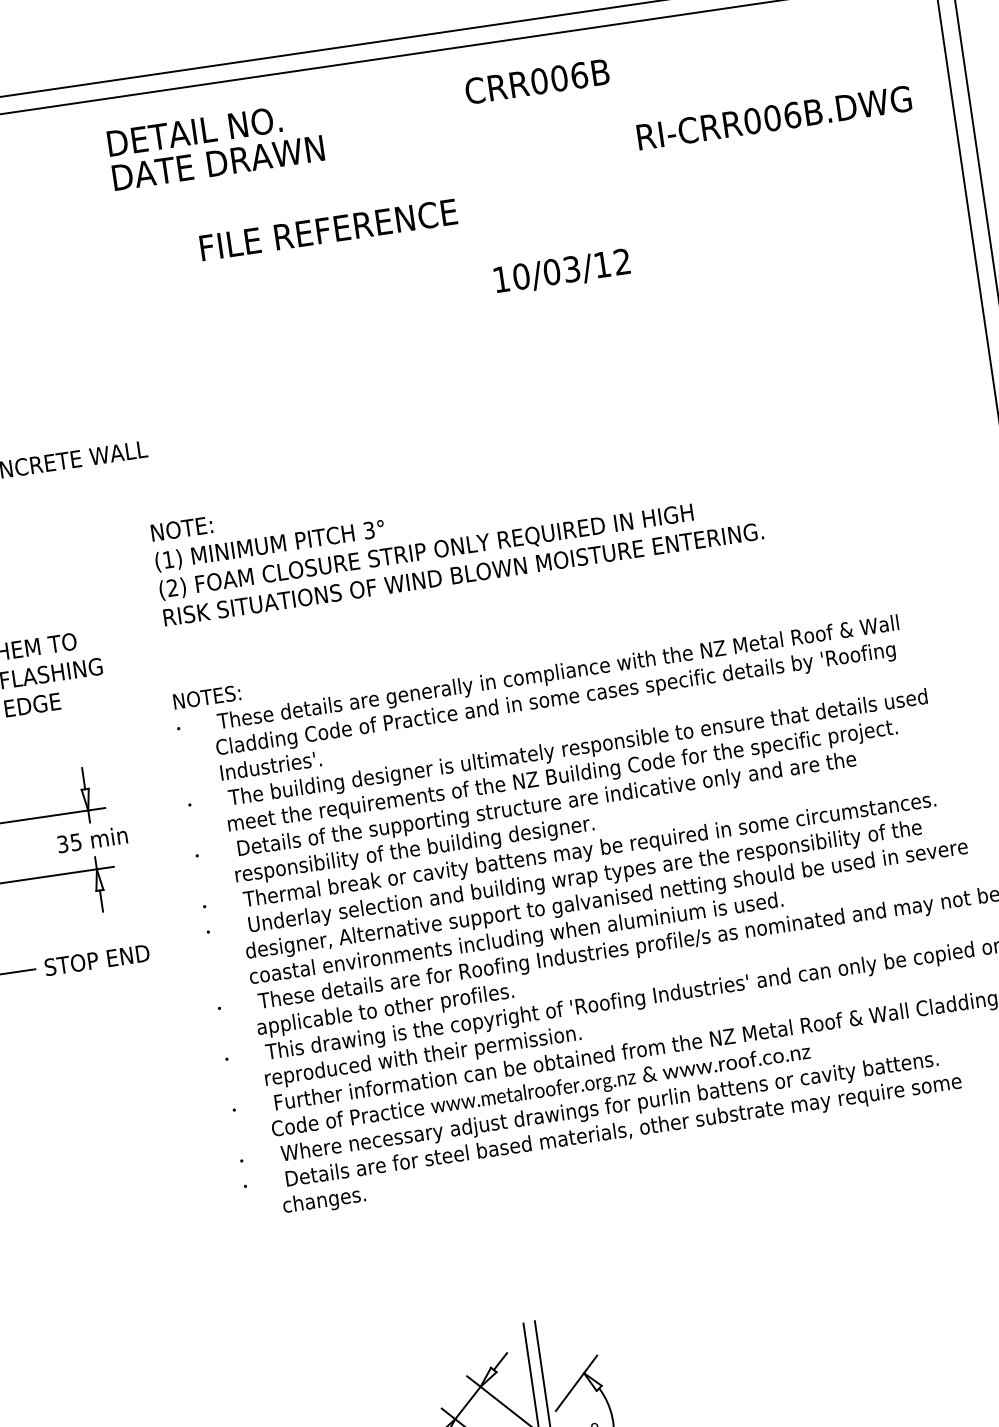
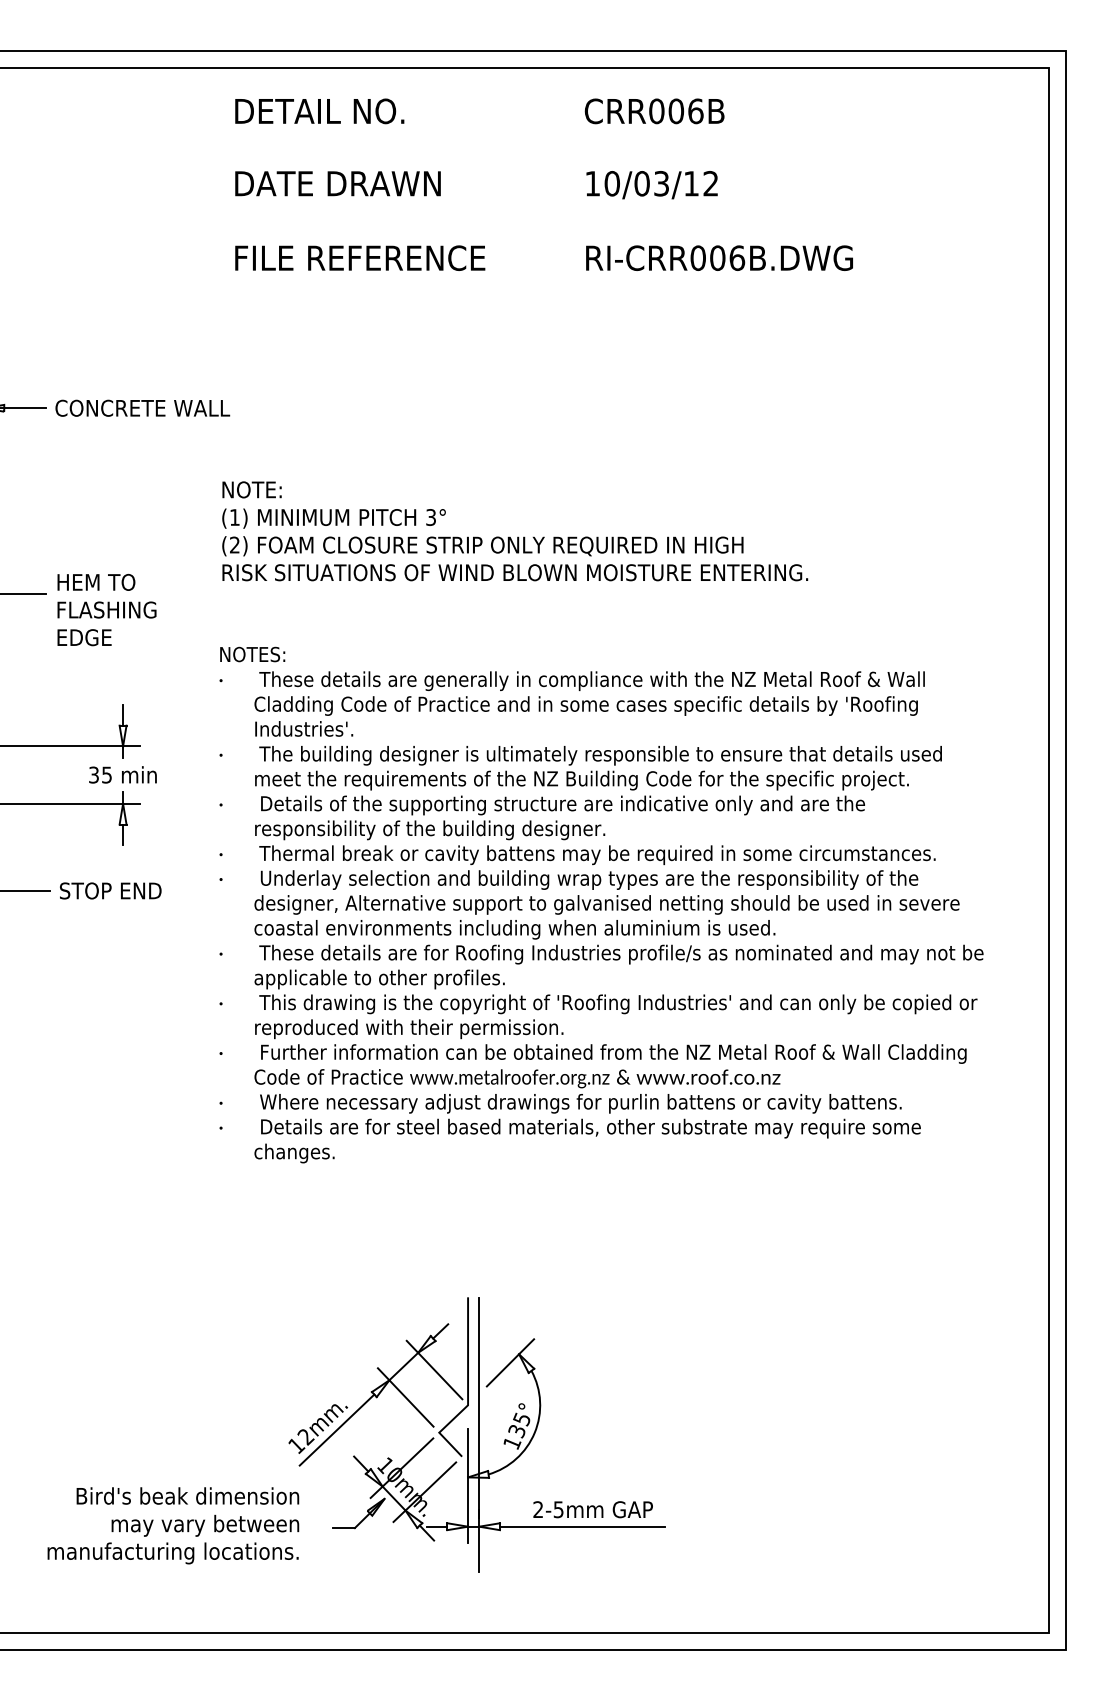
text: (774, 117) -> (719, 257), moved
text: (217, 162) -> (337, 183), moved
text: (328, 229) -> (360, 257), moved
text: (561, 272) -> (651, 185), moved

